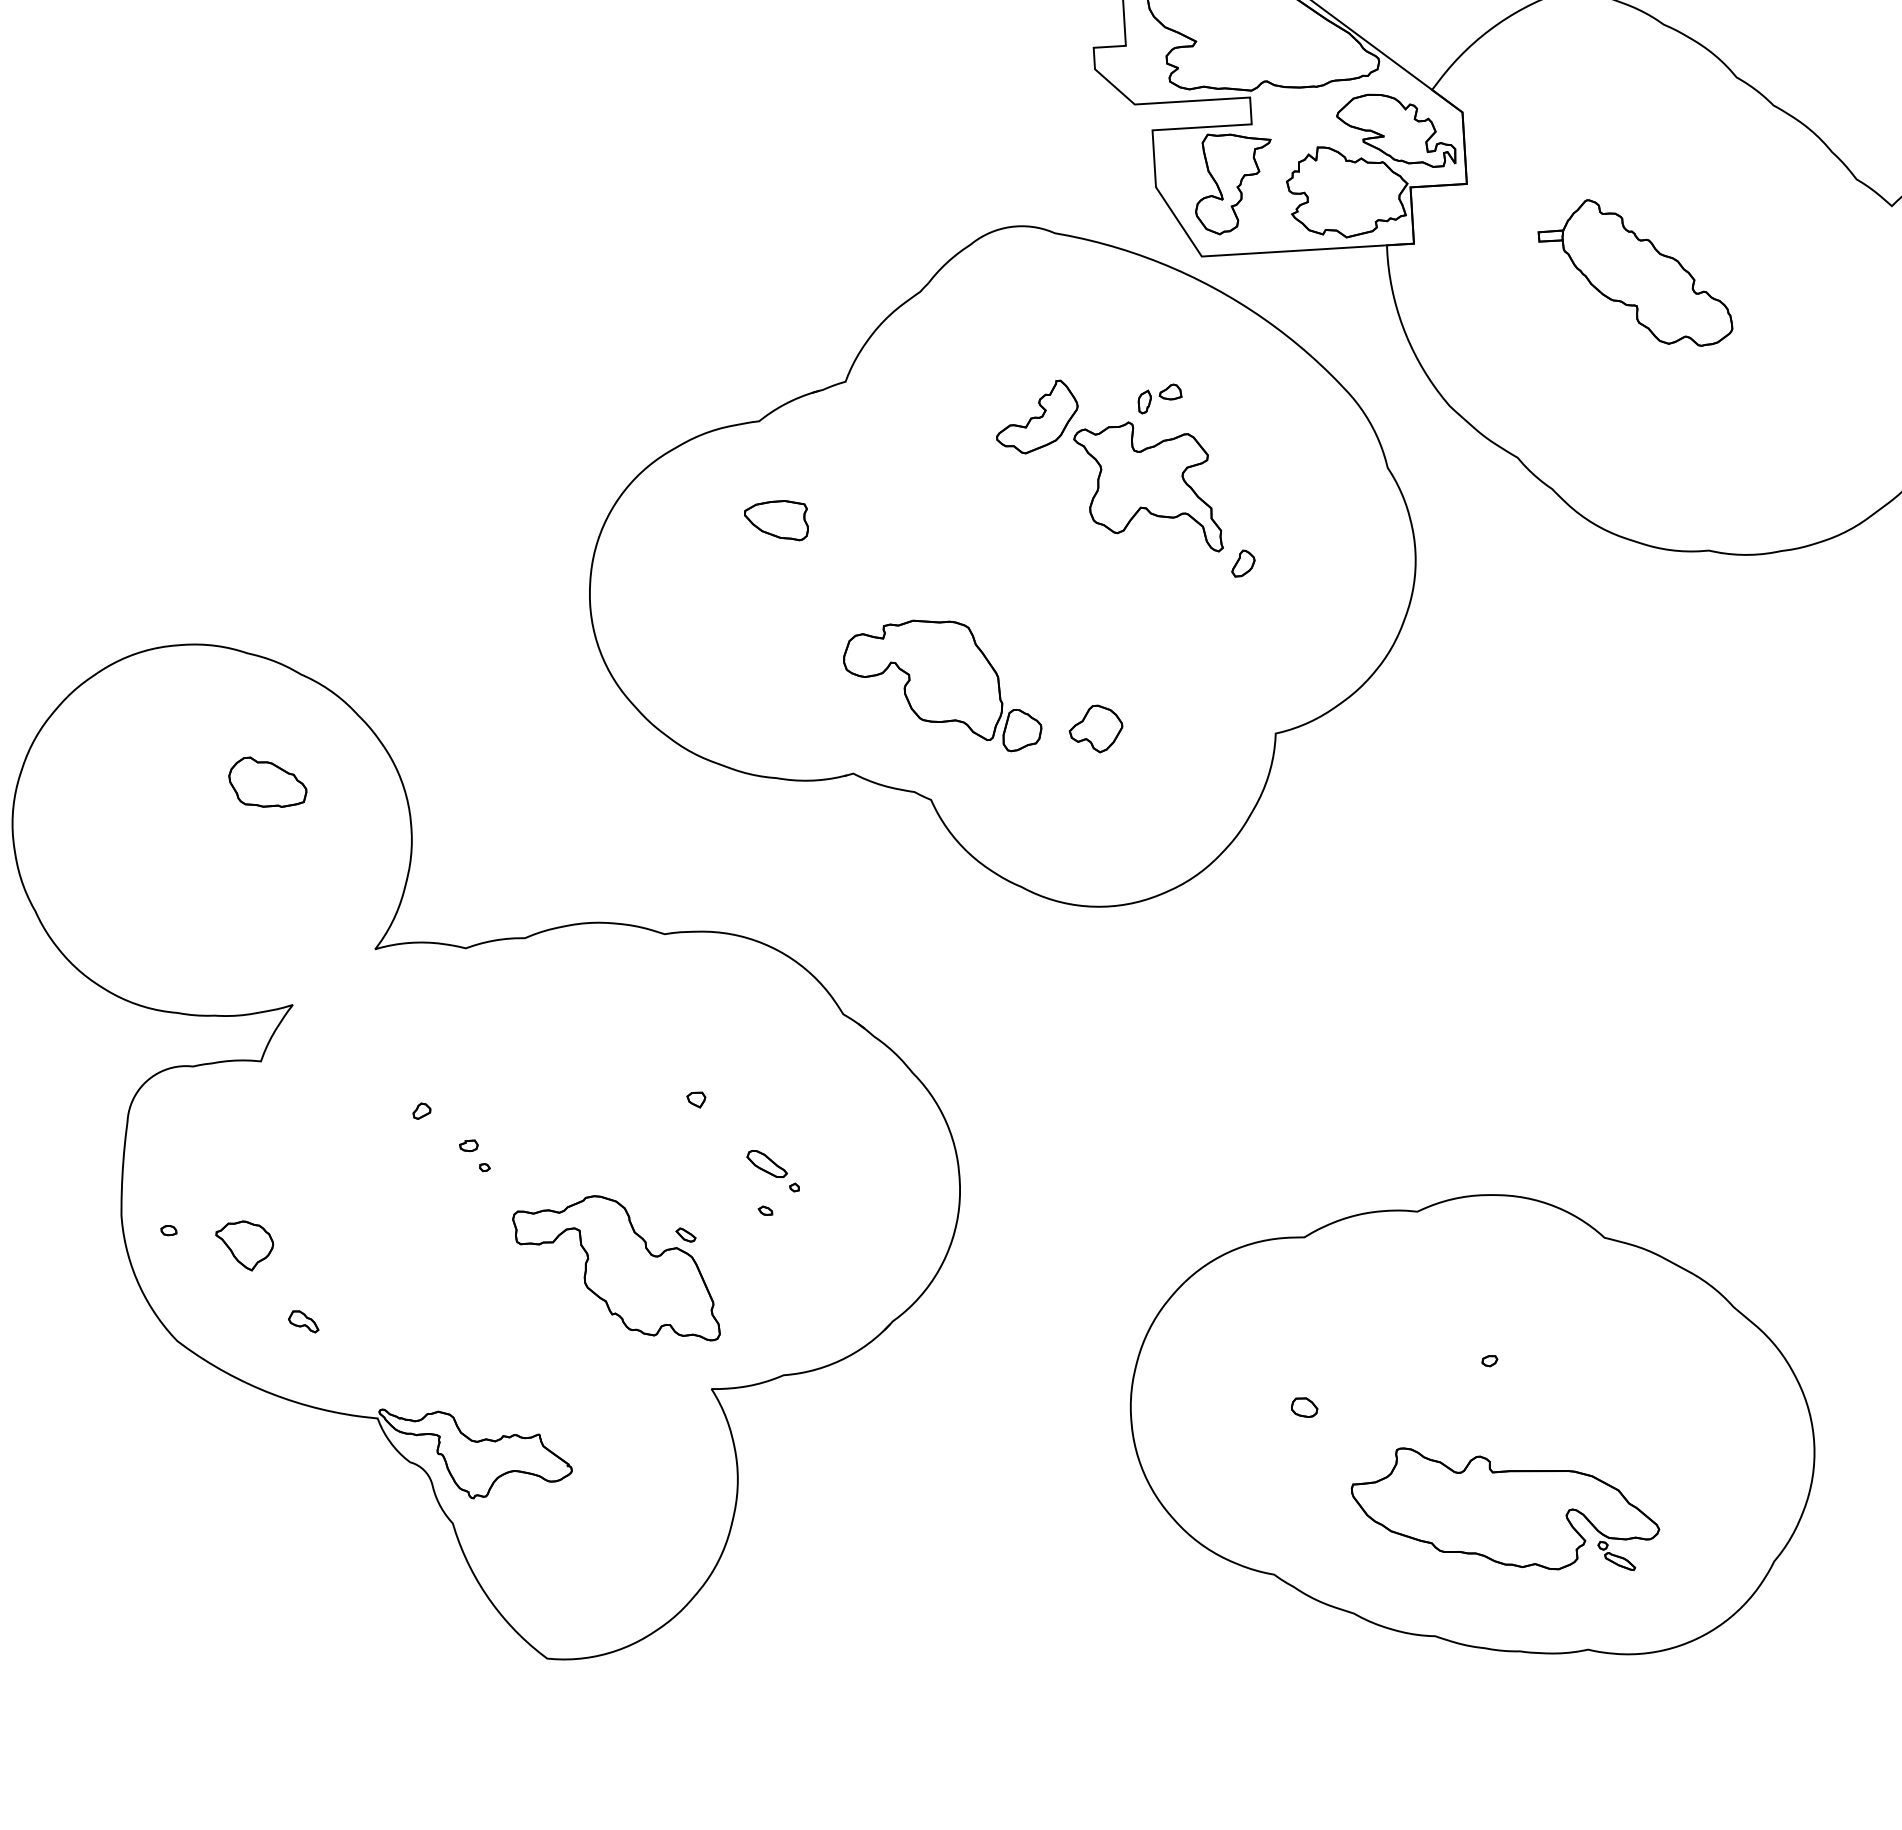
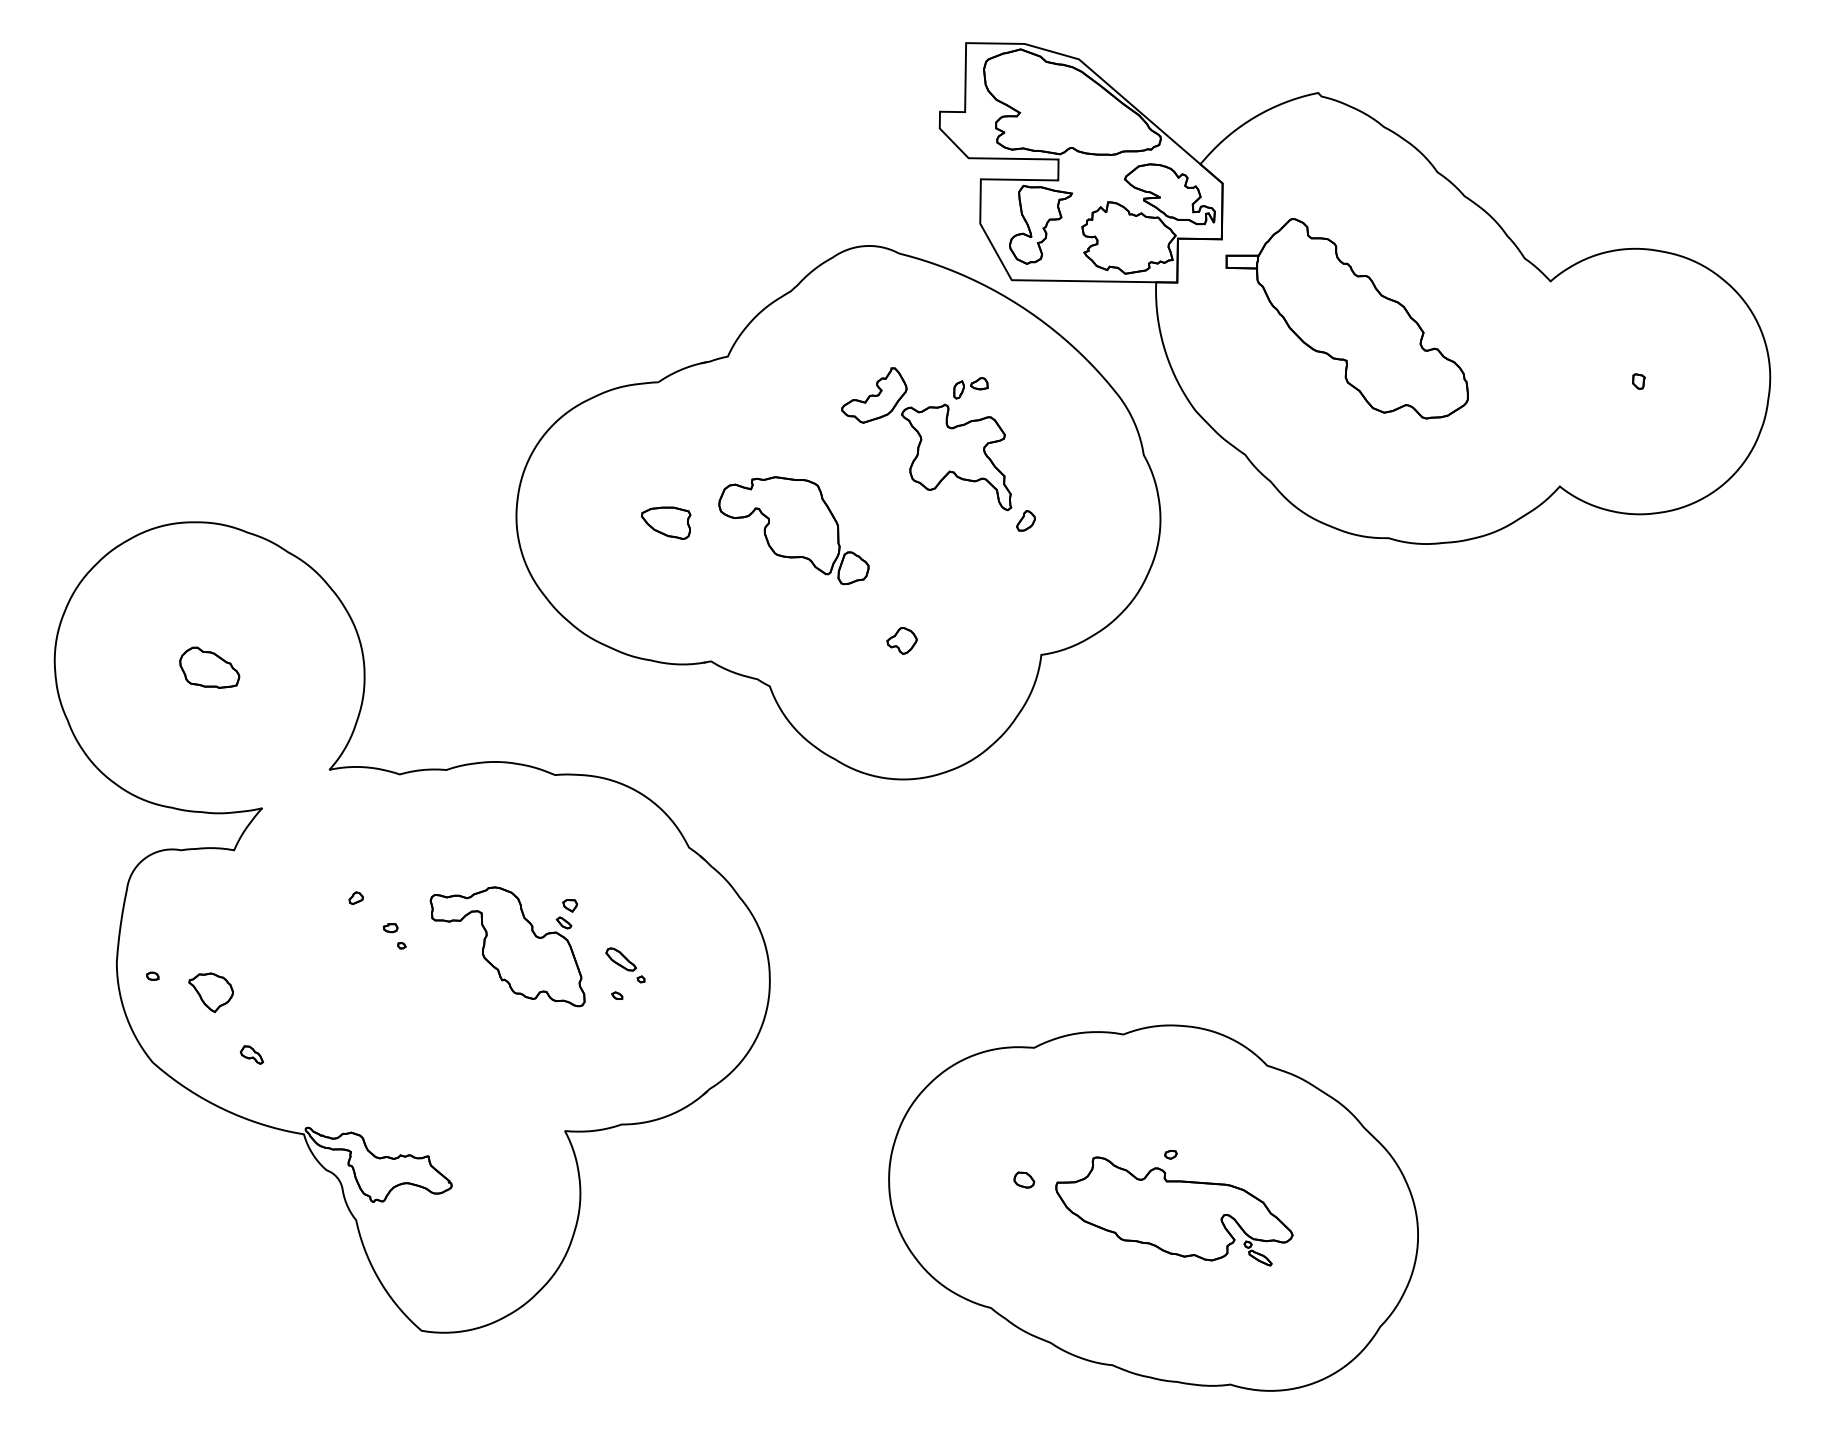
part: (1634, 273) -> (1346, 318), size x1.67
part: (777, 520) -> (666, 522), moved
part: (941, 687) -> (793, 530), moved
part: (1095, 728) -> (901, 640), size x0.71
part: (267, 781) -> (209, 667), moved
part: (615, 1270) -> (507, 946), moved
part: (1505, 1510) -> (1174, 1211), moved

